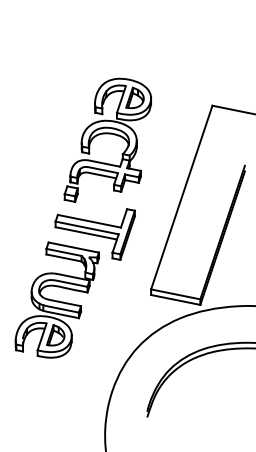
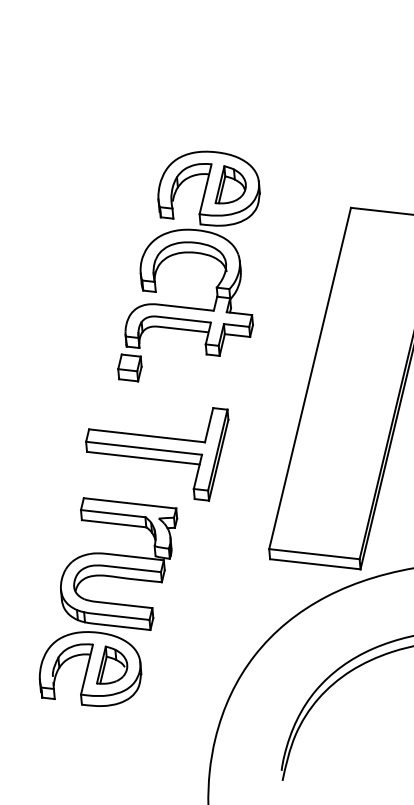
part: (107, 139) -> (186, 263), moved
part: (56, 299) -> (107, 599), moved

